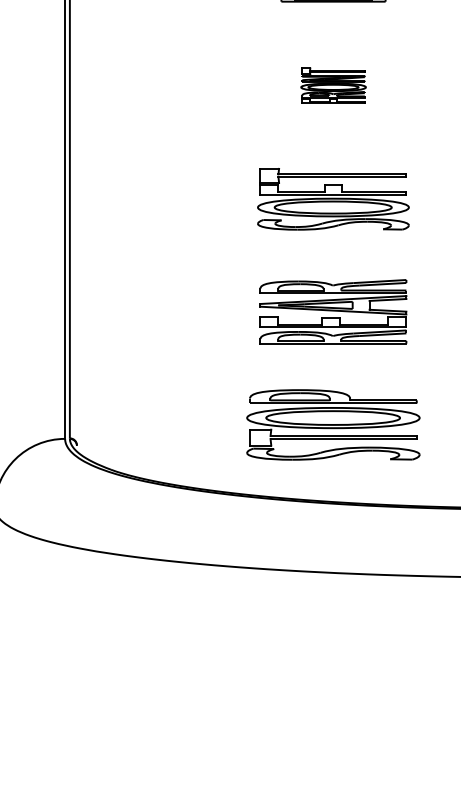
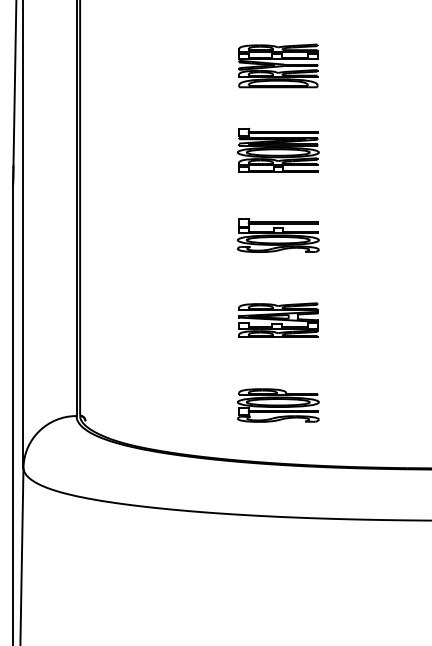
part: (333, 85) -> (278, 150), size x1.67
part: (333, 198) -> (278, 235), size x0.71
part: (333, 310) -> (278, 319), size x0.71
part: (333, 424) -> (278, 405), size x0.62

